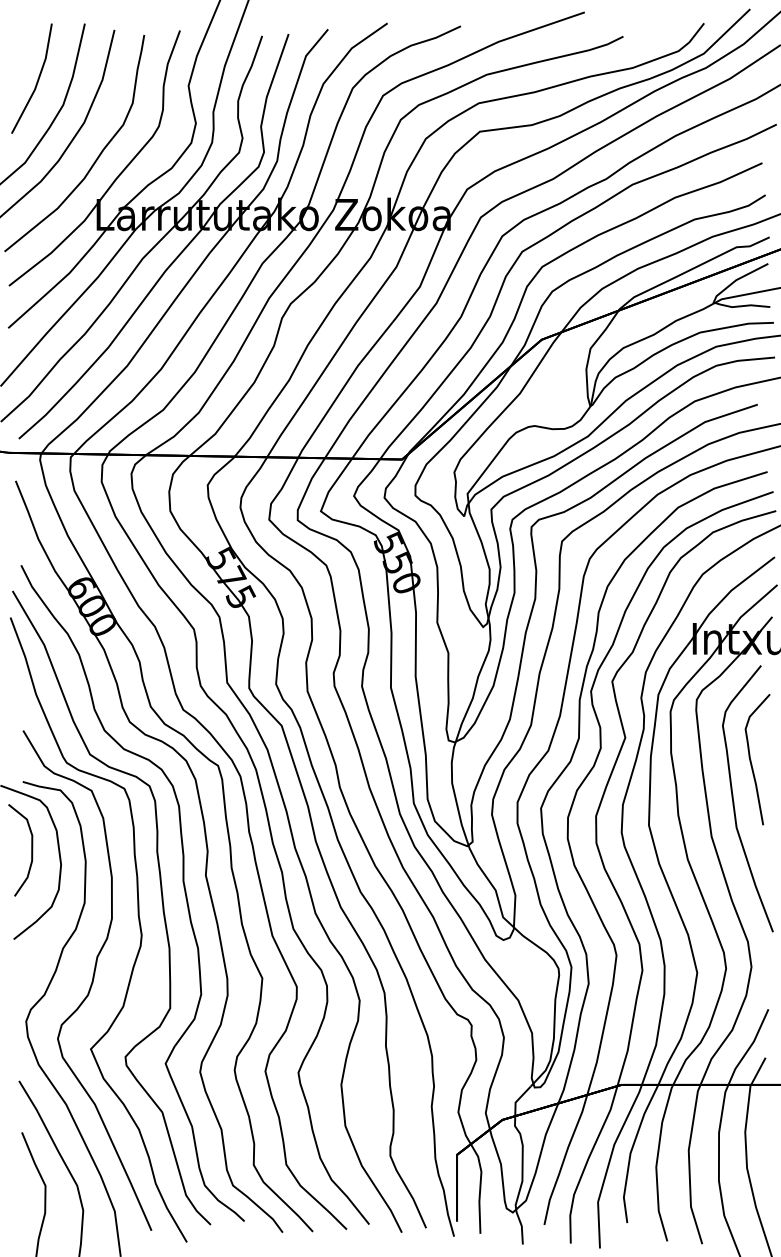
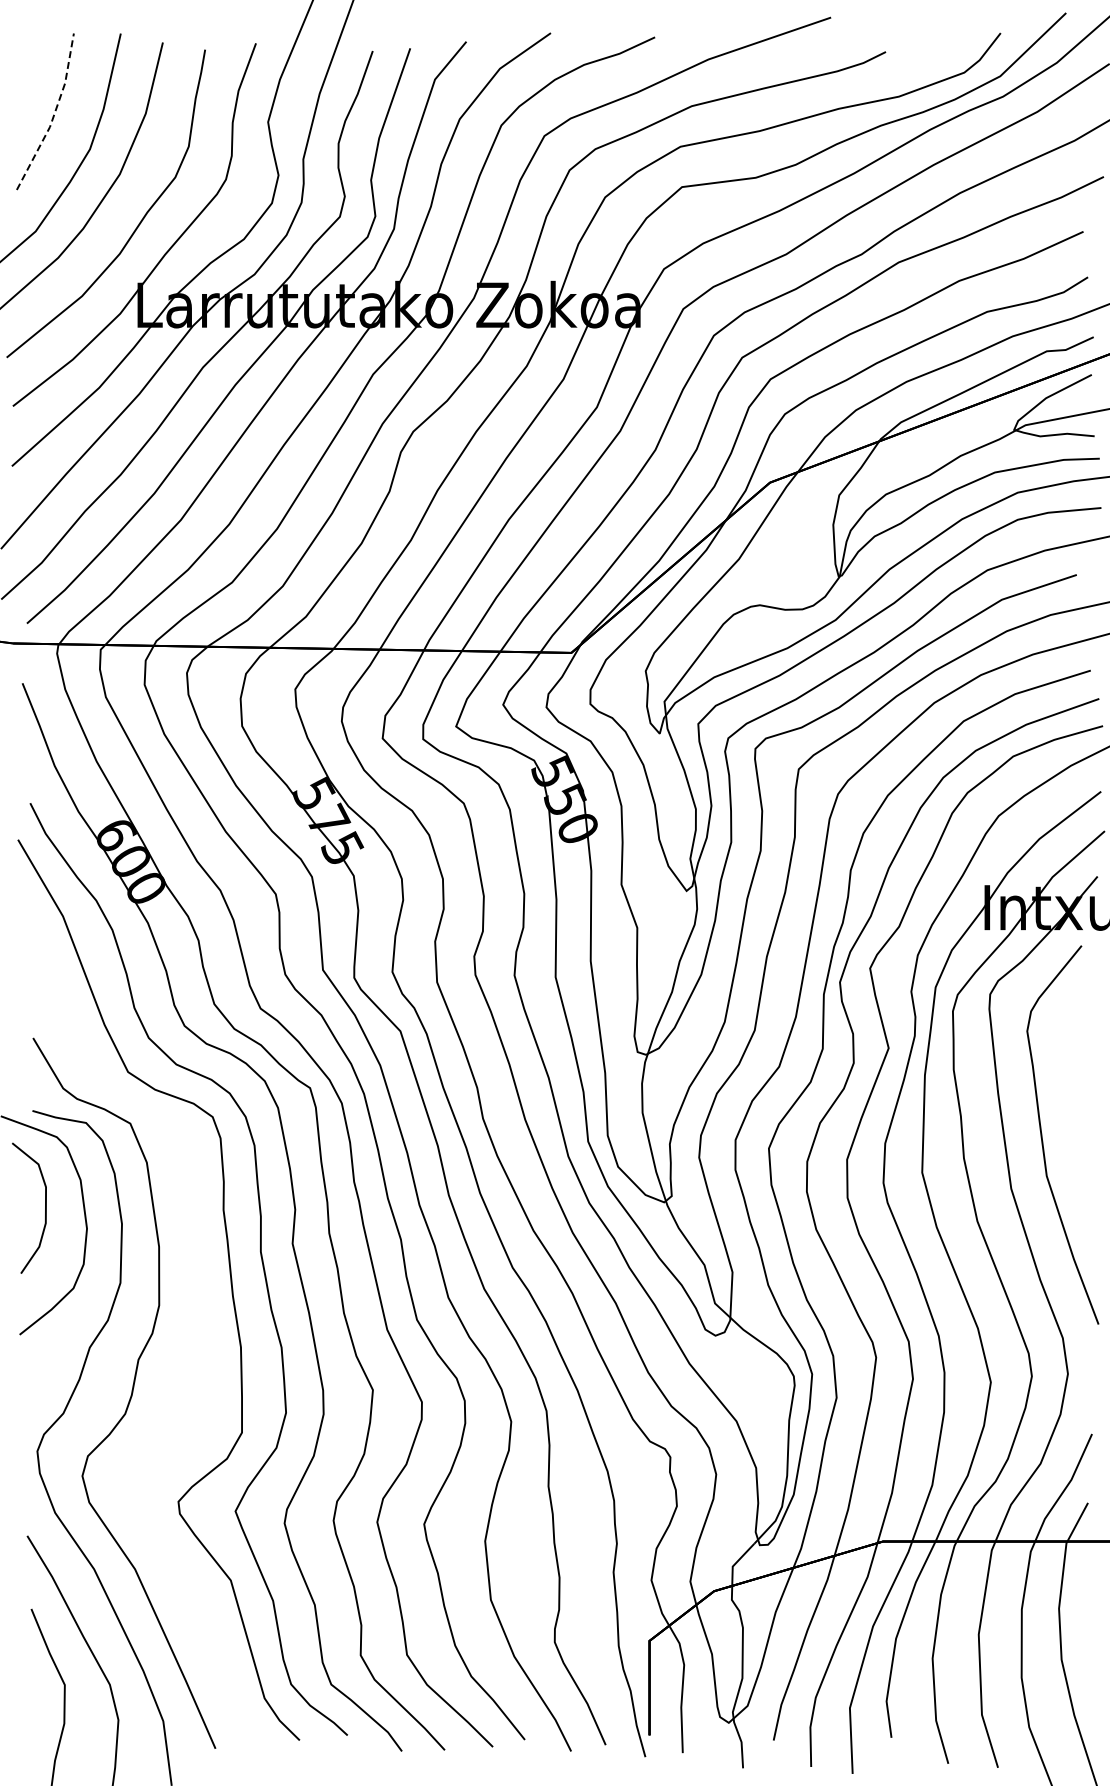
line: (38, 80) -> (54, 114), solid -> dashed
curve: (751, 760) -> (1067, 1080), removed
curve: (138, 922) -> (197, 1310), removed

